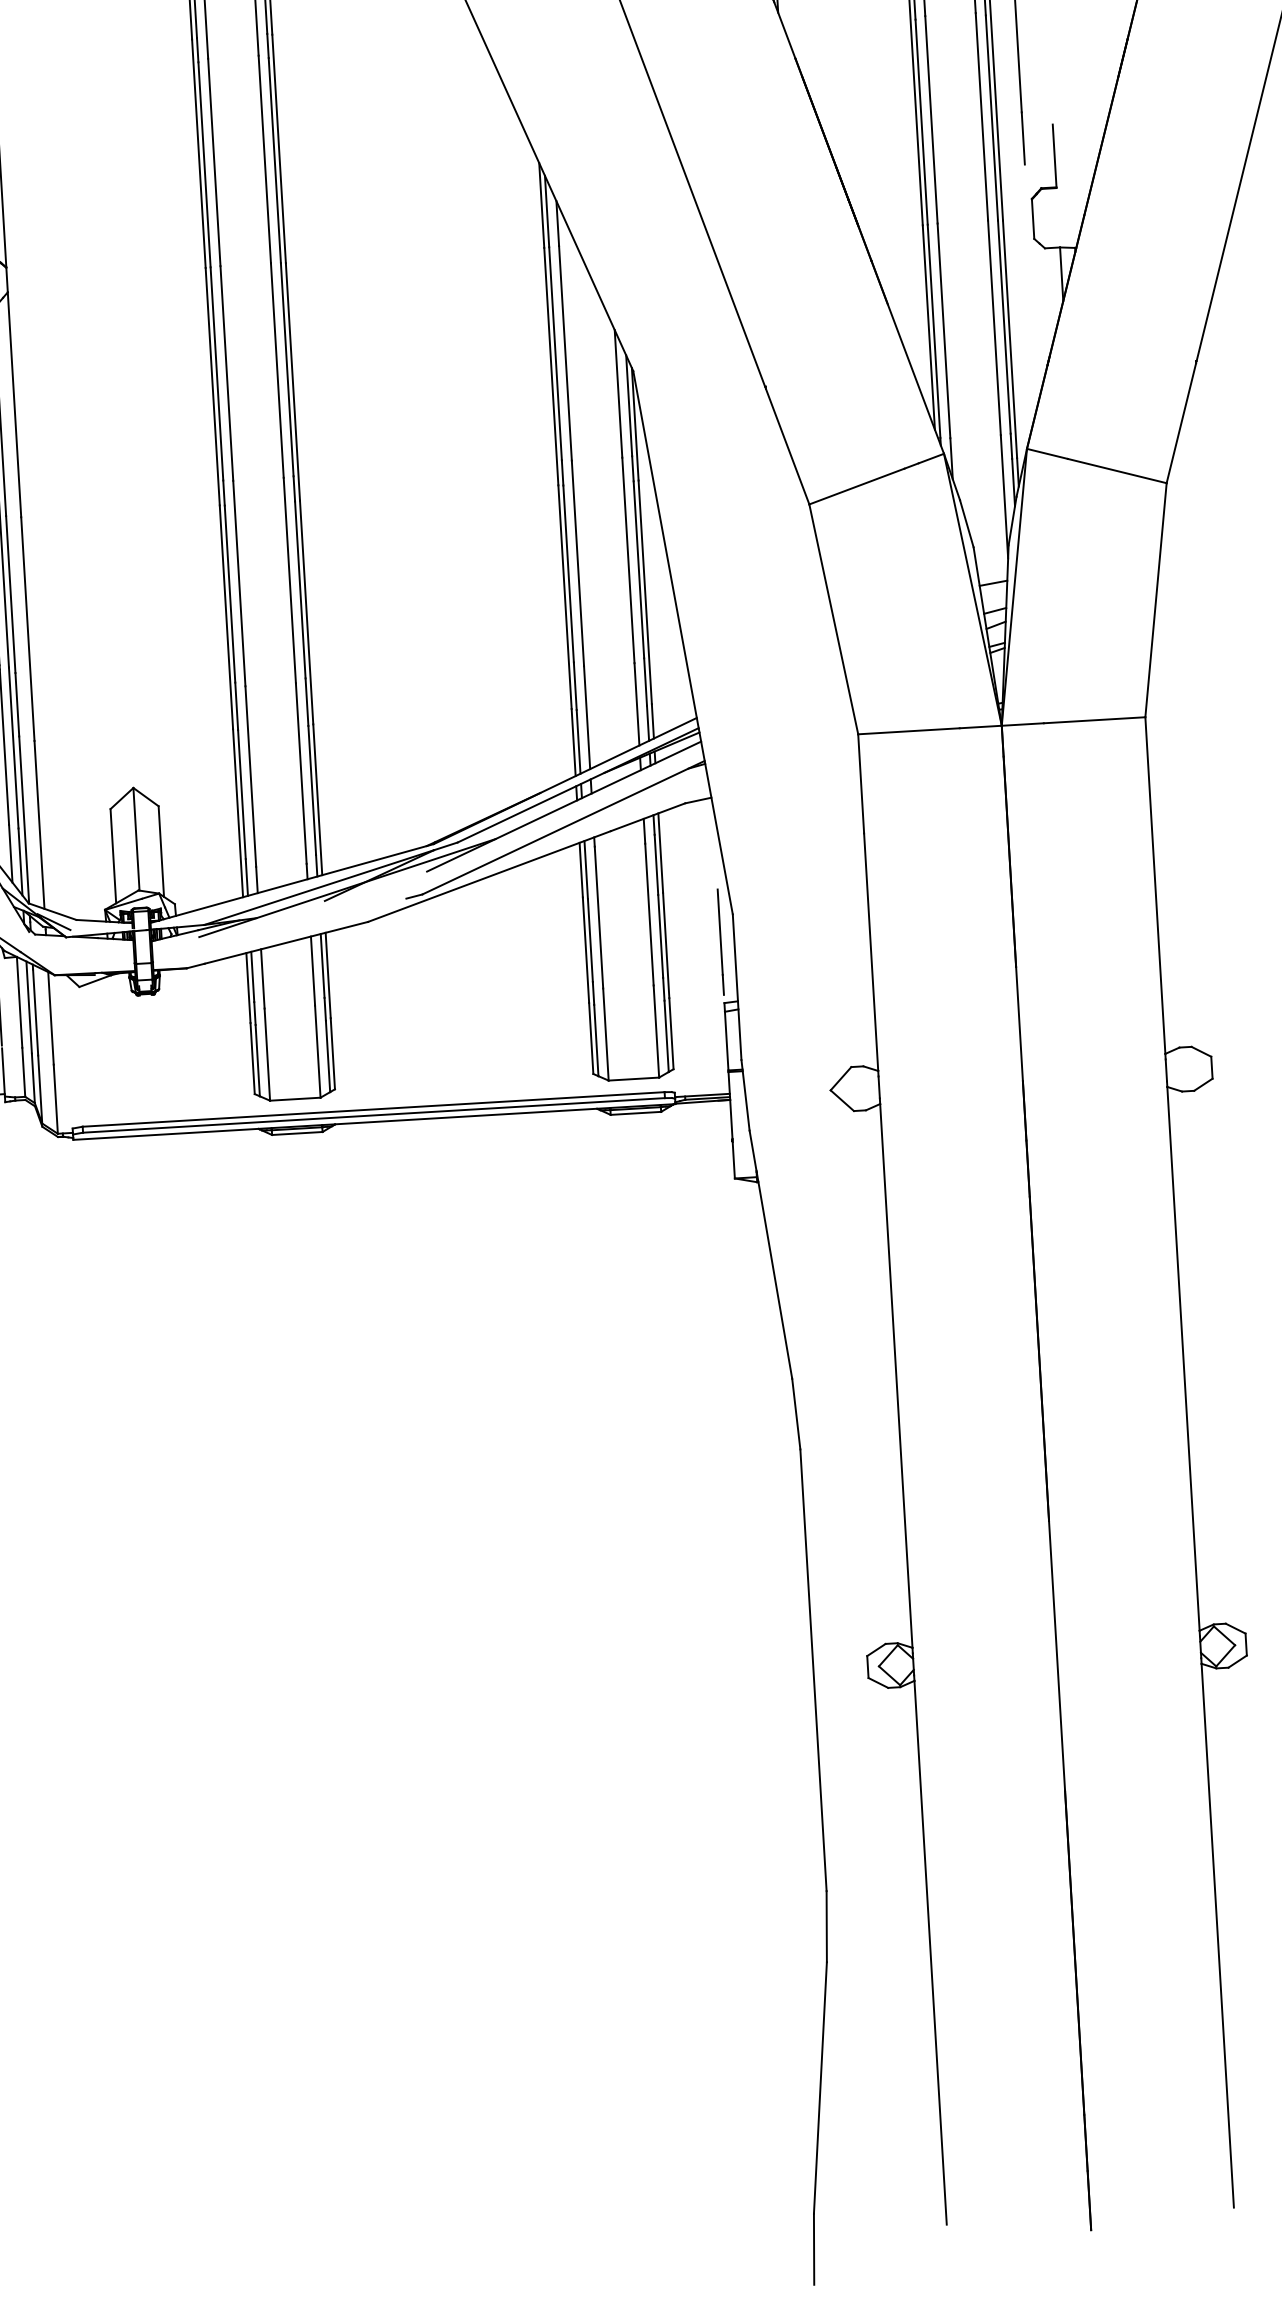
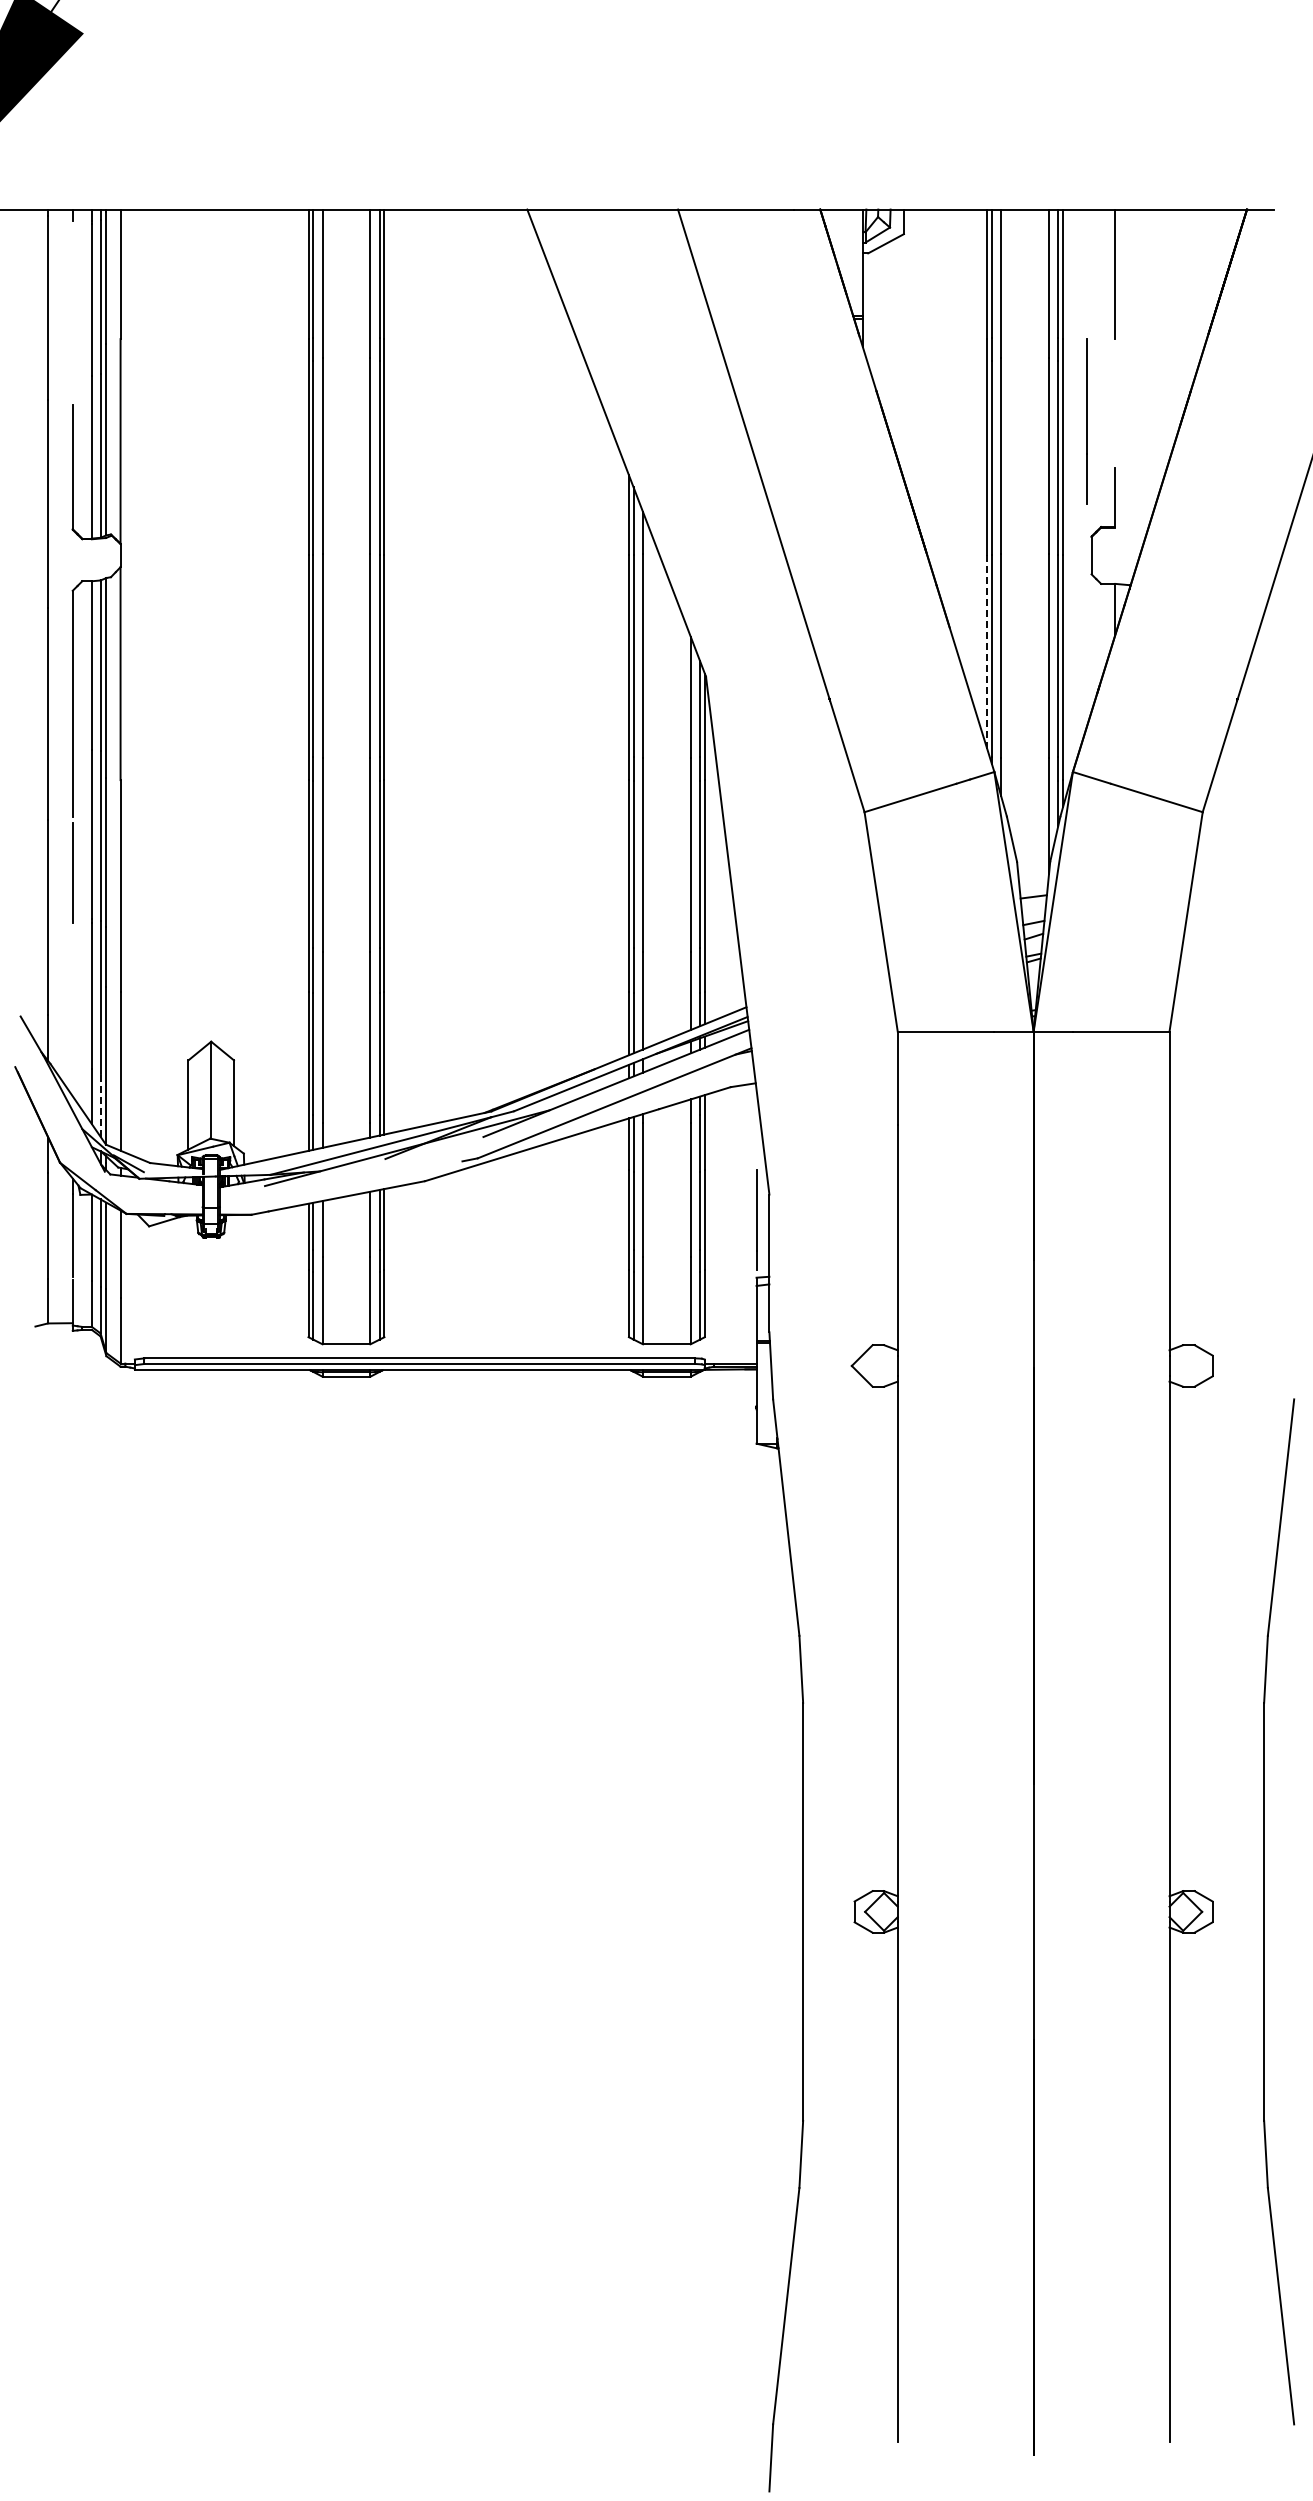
line: (929, 327) -> (987, 652), solid -> dashed
line: (20, 862) -> (100, 1105), solid -> dashed

